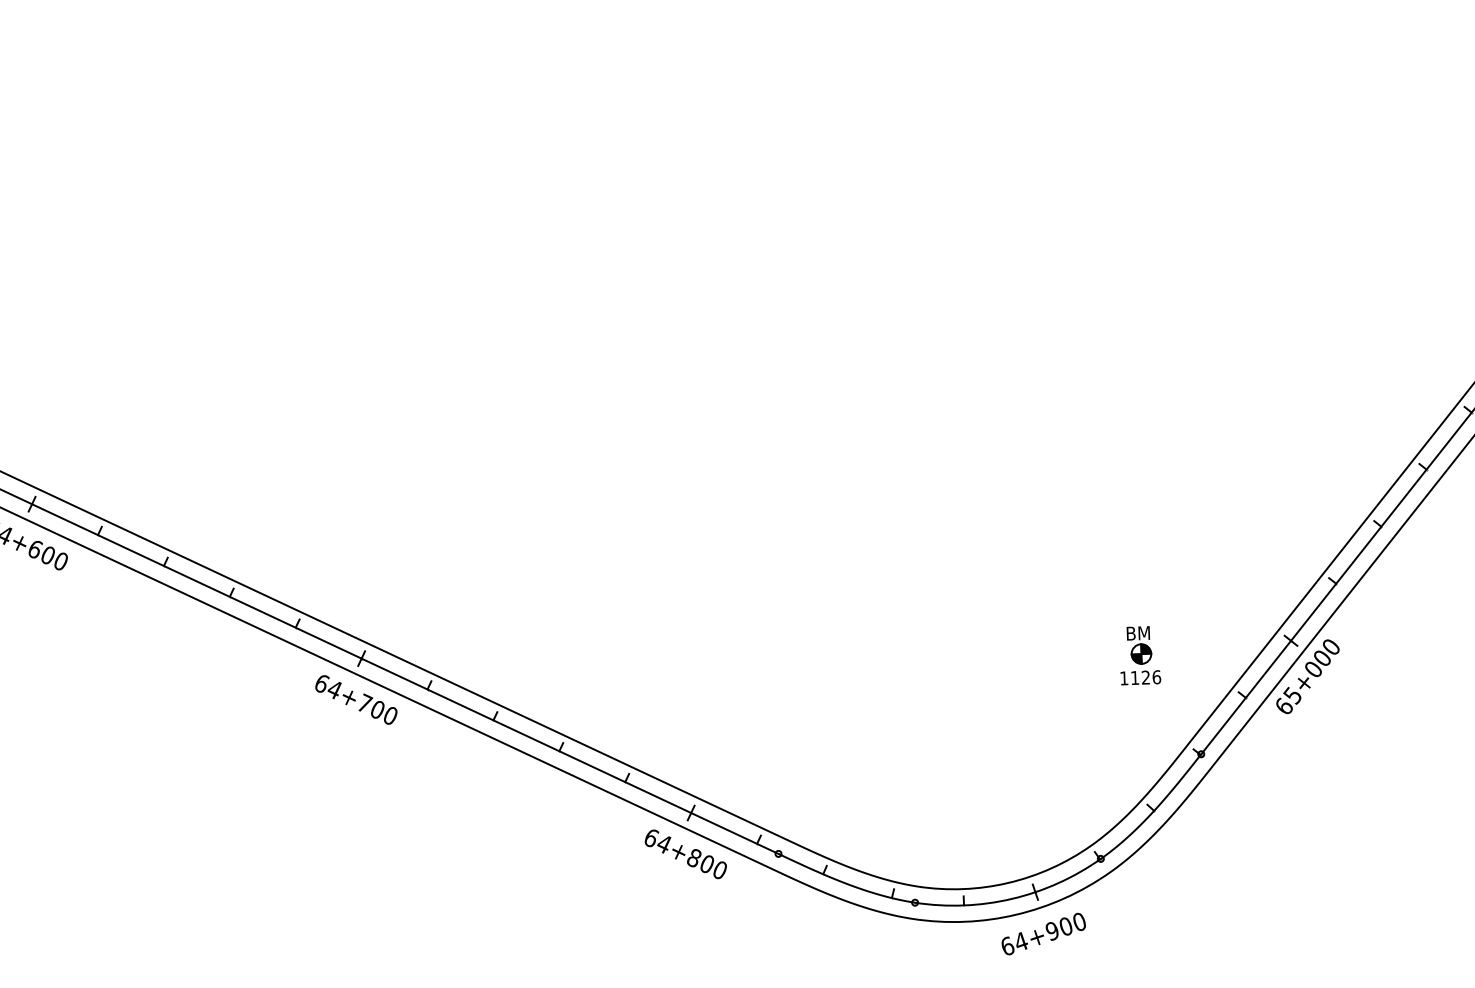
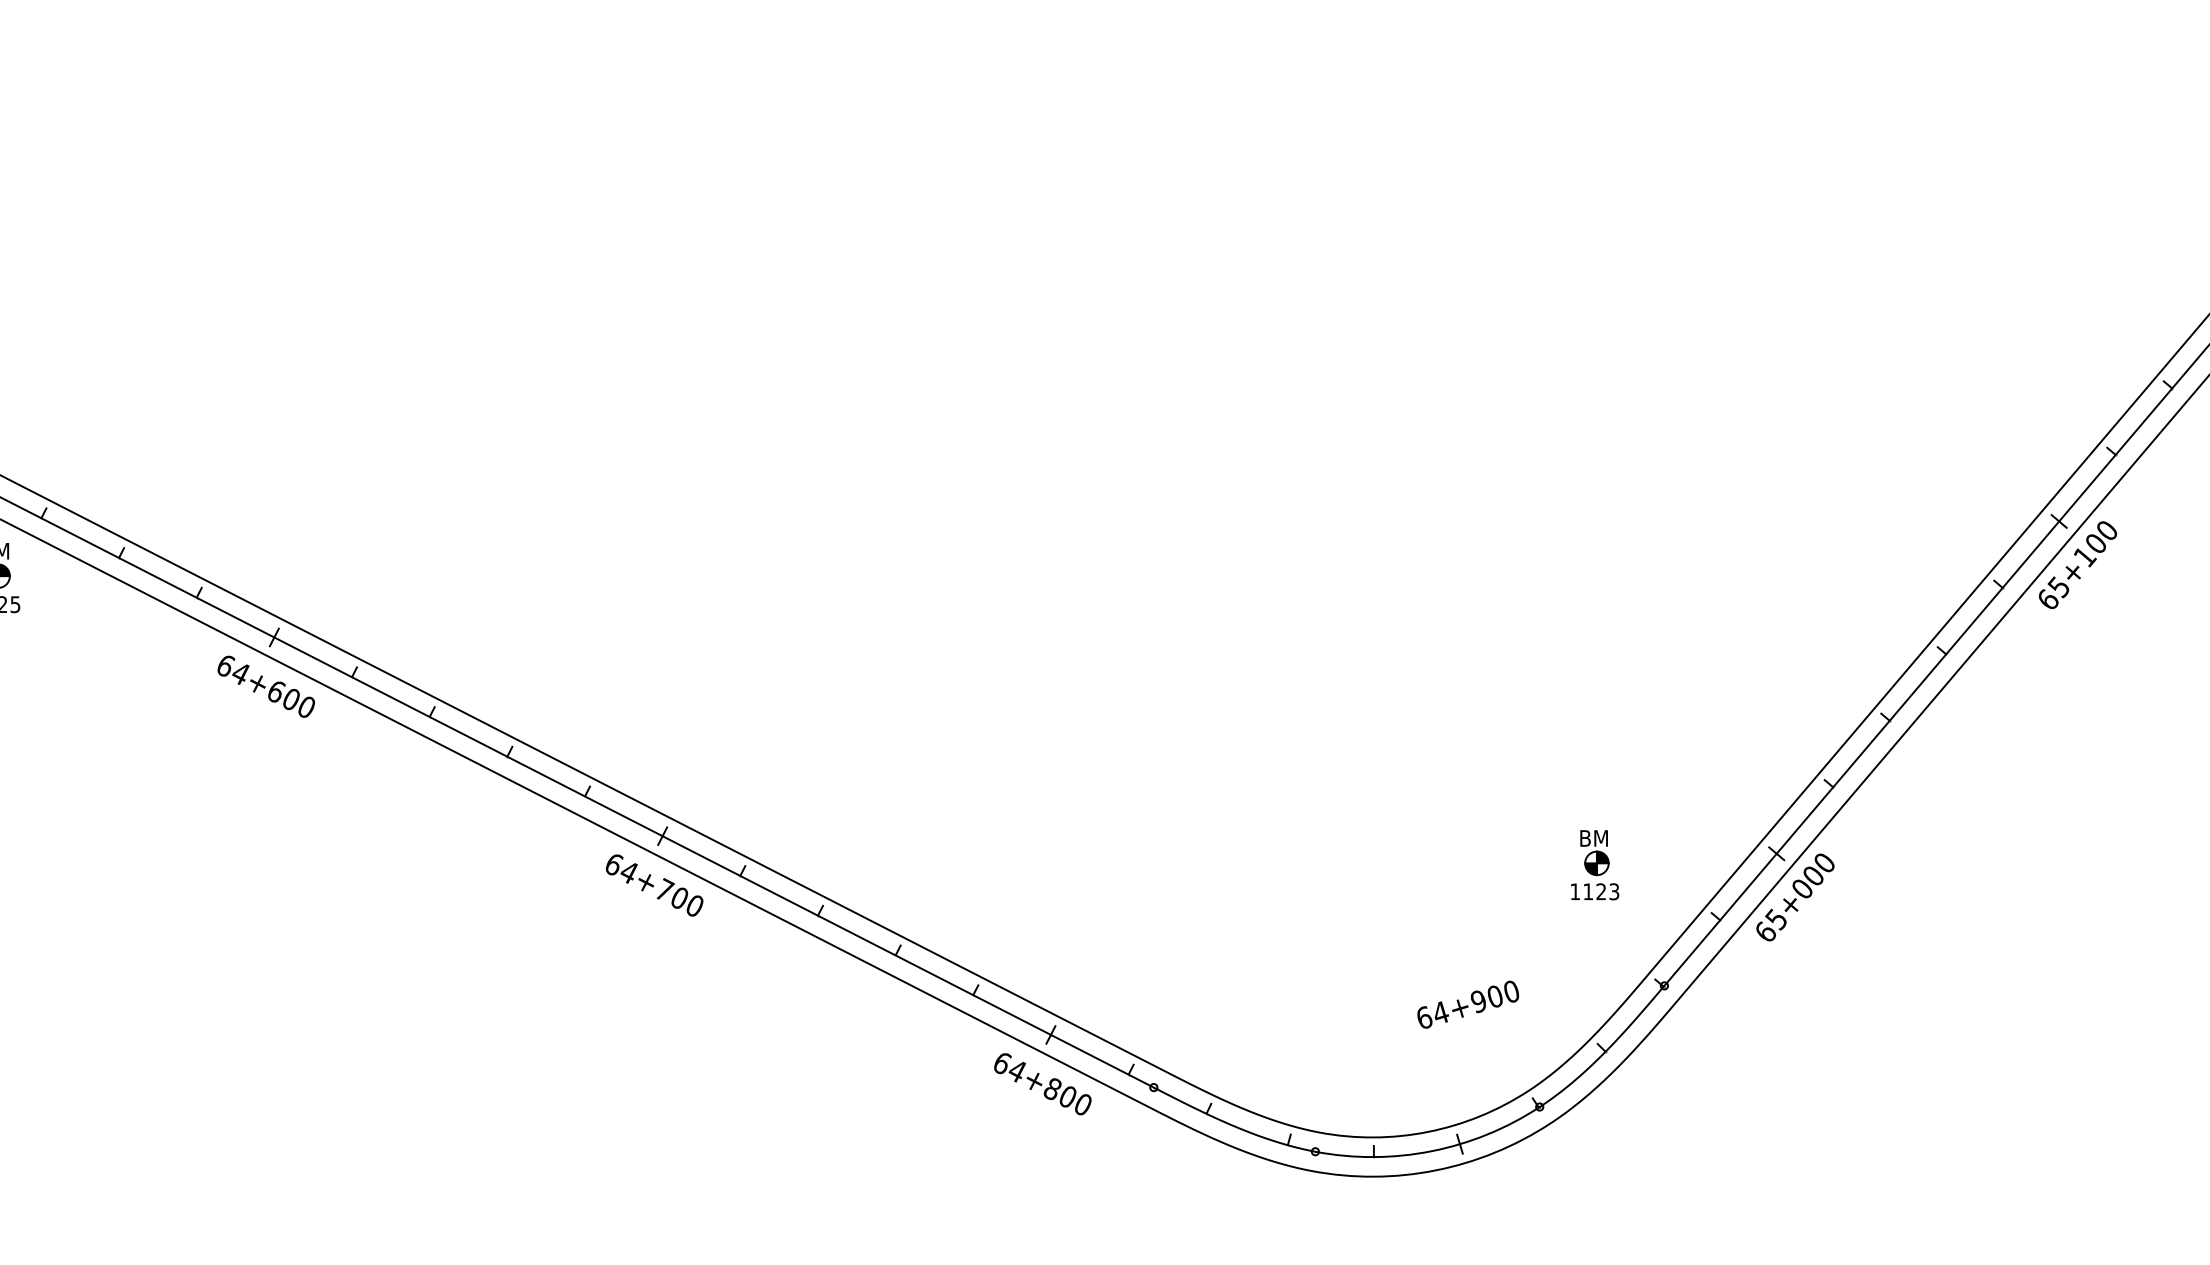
text: (1156, 677) -> (1614, 891), 1126 -> 1123
text: (1043, 933) -> (1468, 1004), moved

